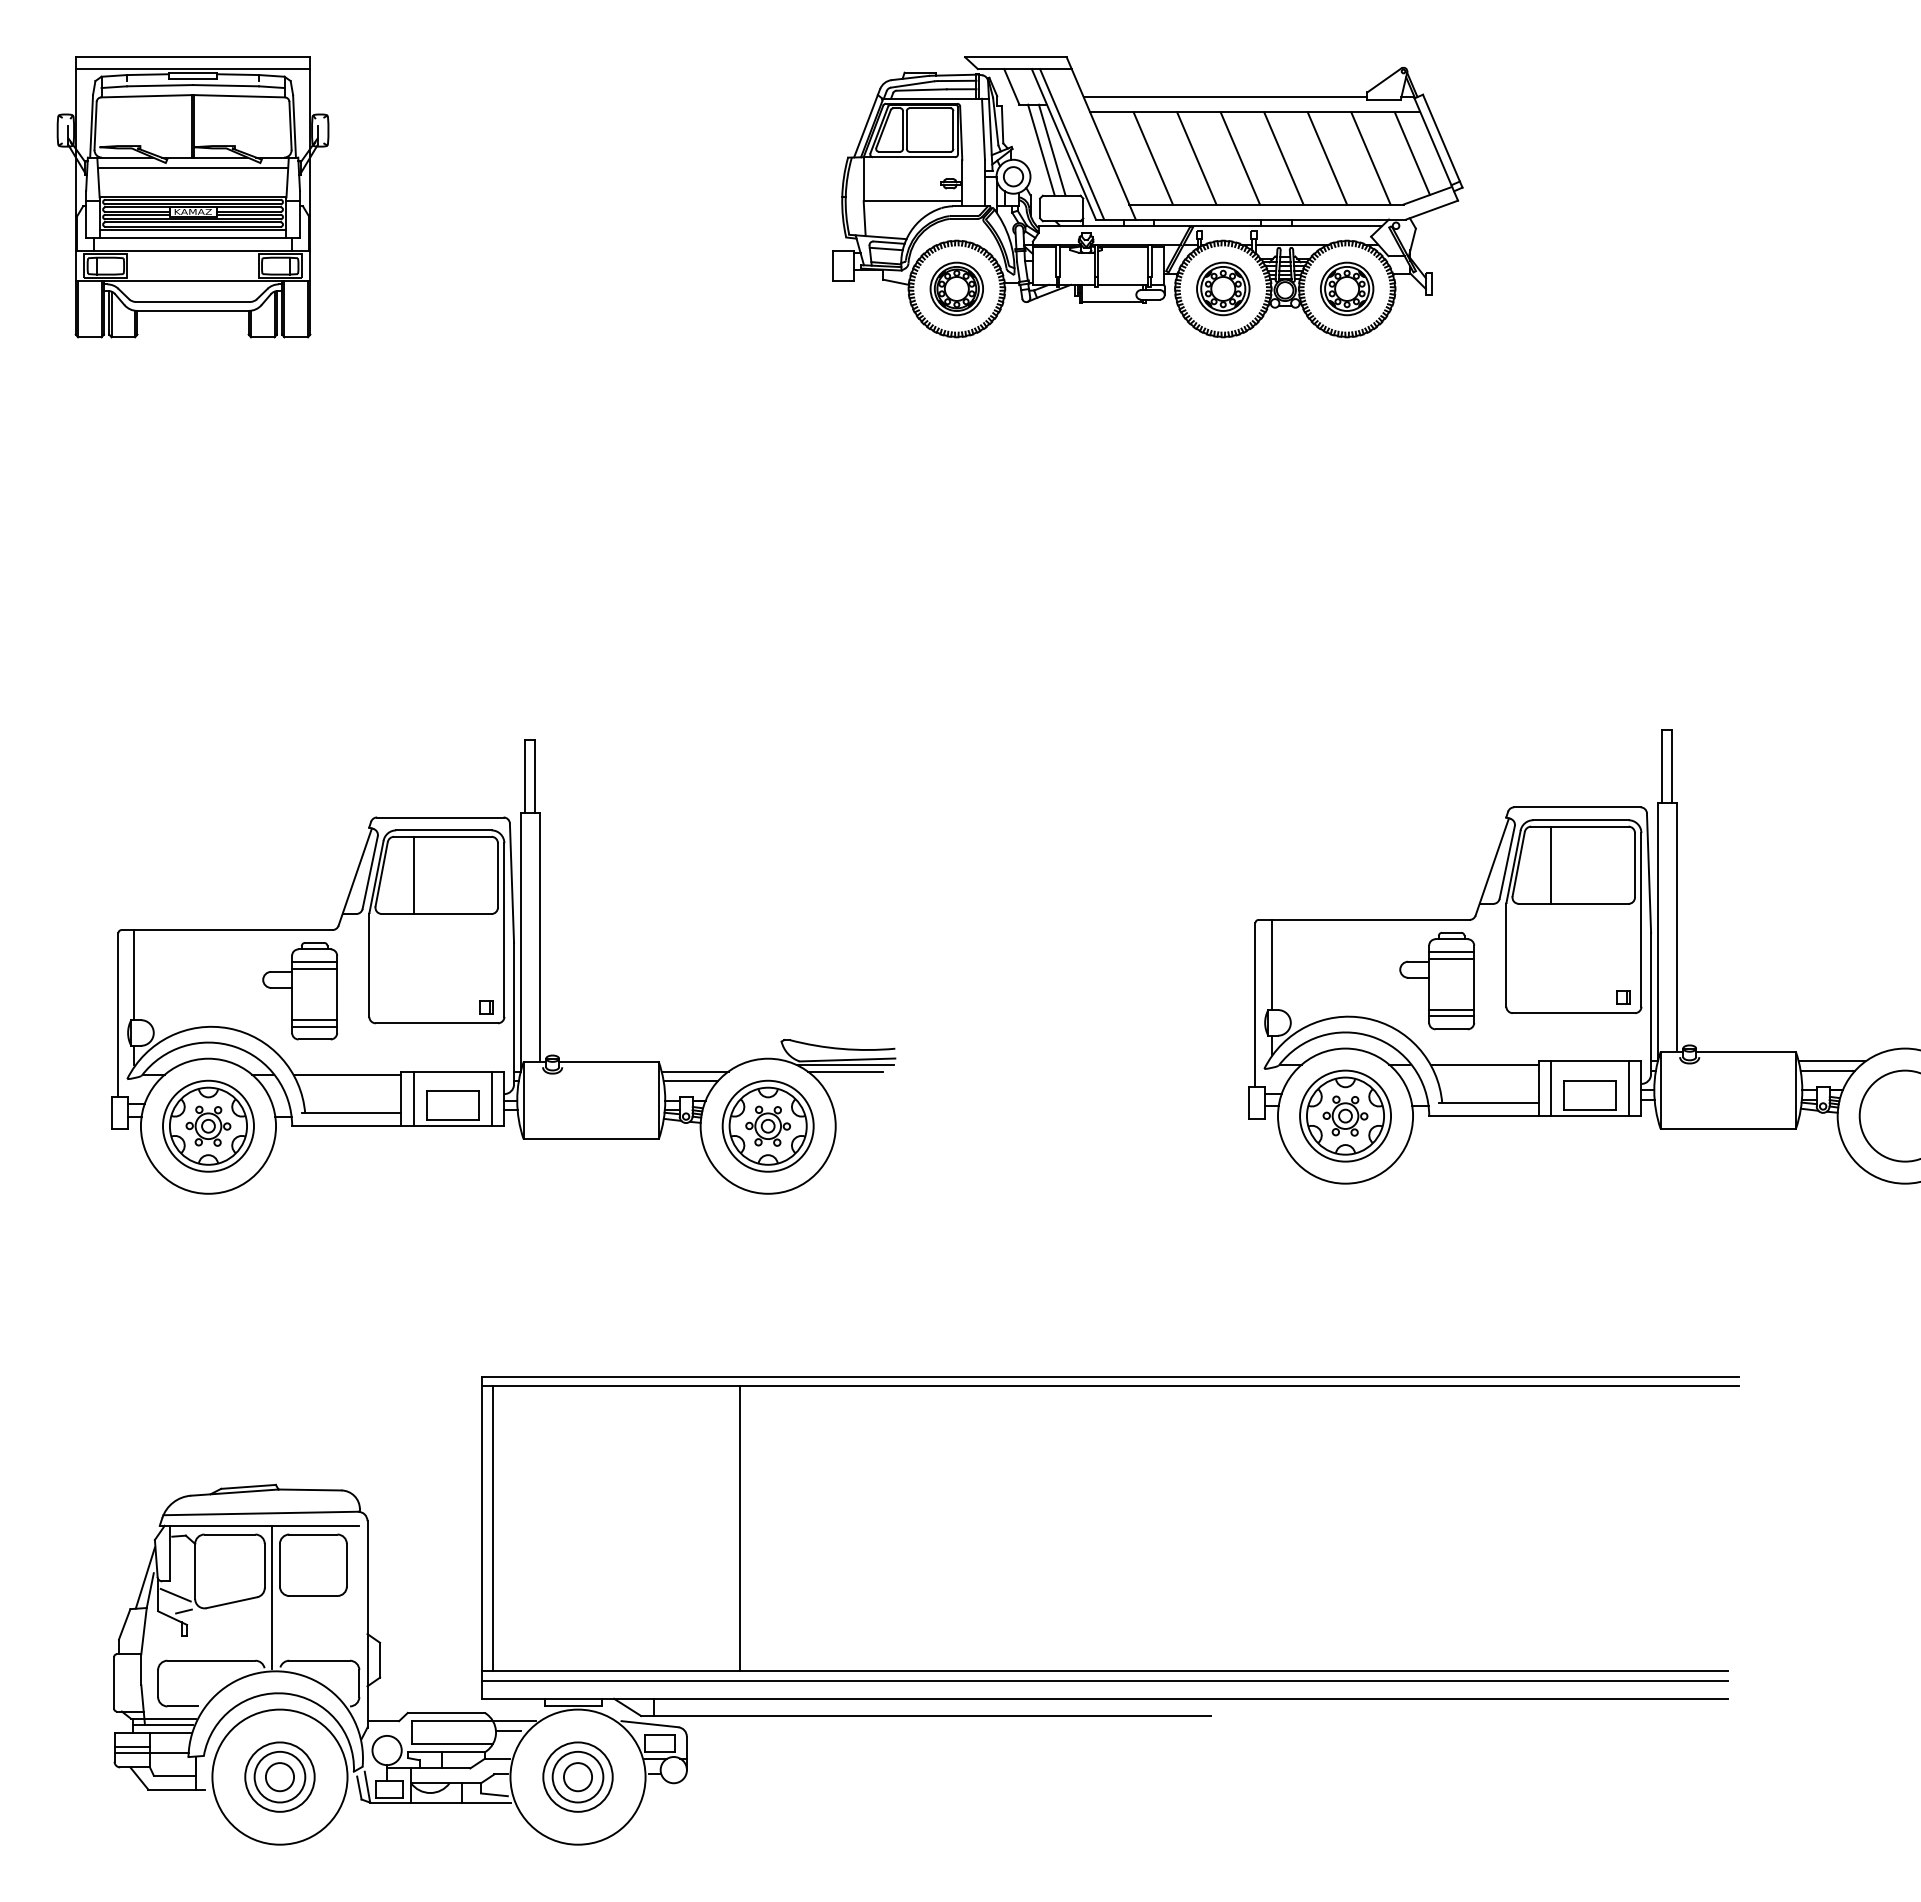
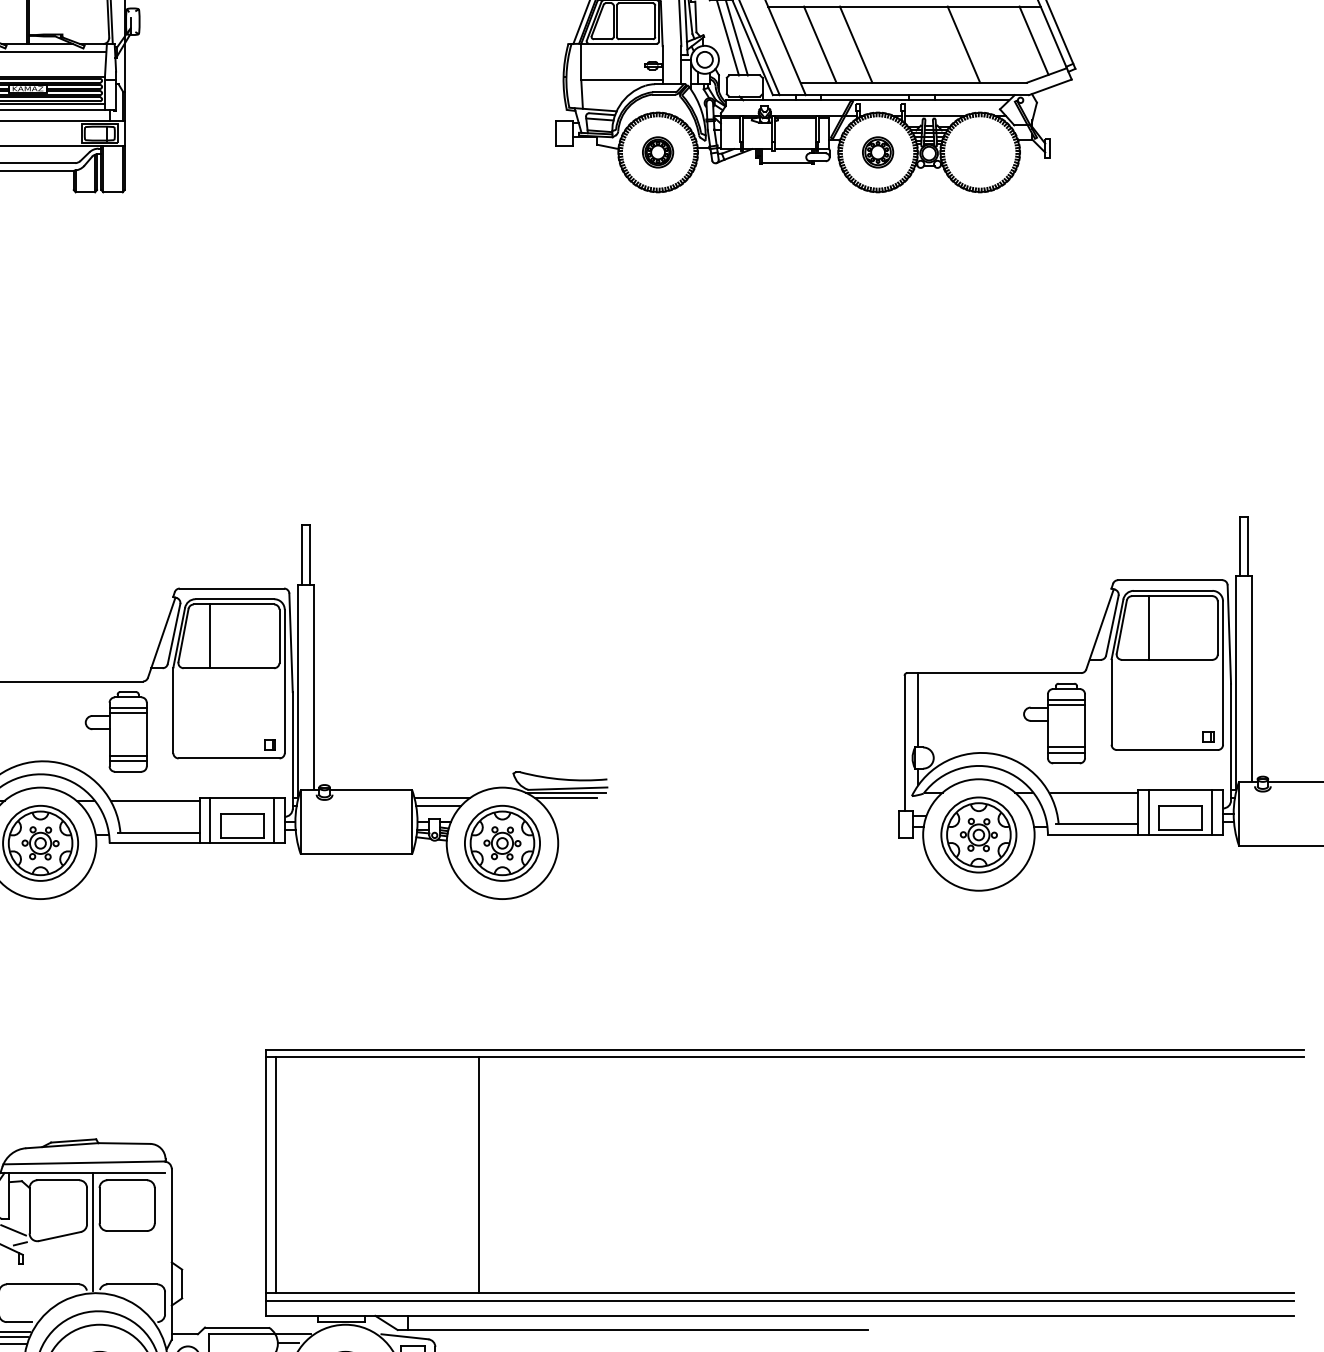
line: (1239, 158) -> (891, 44), removed
line: (1283, 158) -> (927, 44), removed
line: (1370, 158) -> (999, 44), removed
part: (956, 288) -> (657, 152), size x0.7
part: (1223, 288) -> (878, 152), size x0.7
part: (1347, 288) -> (980, 152), removed

